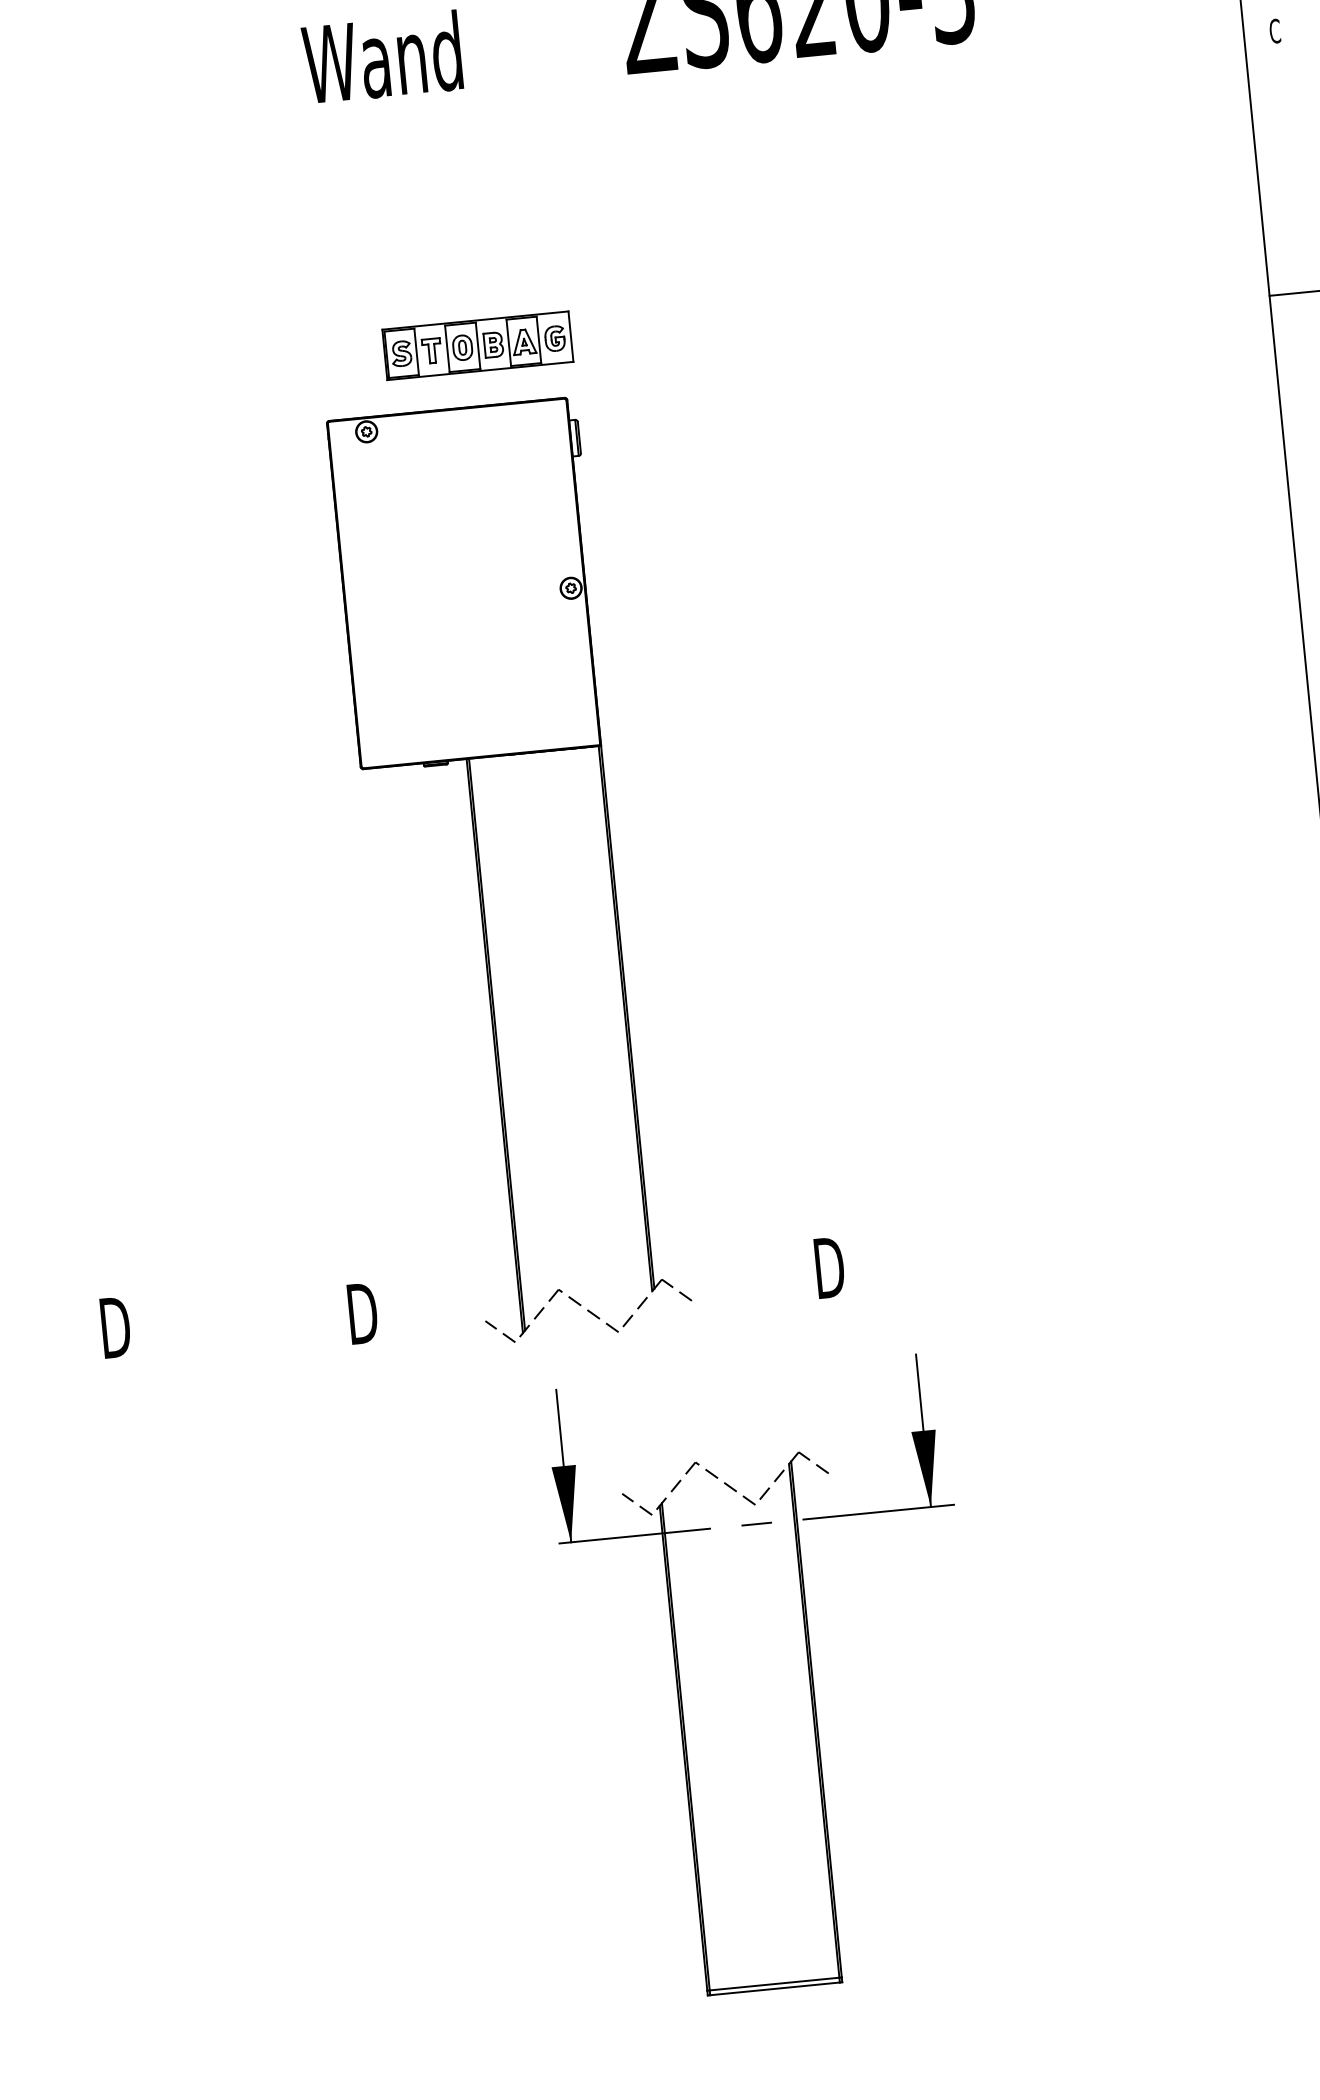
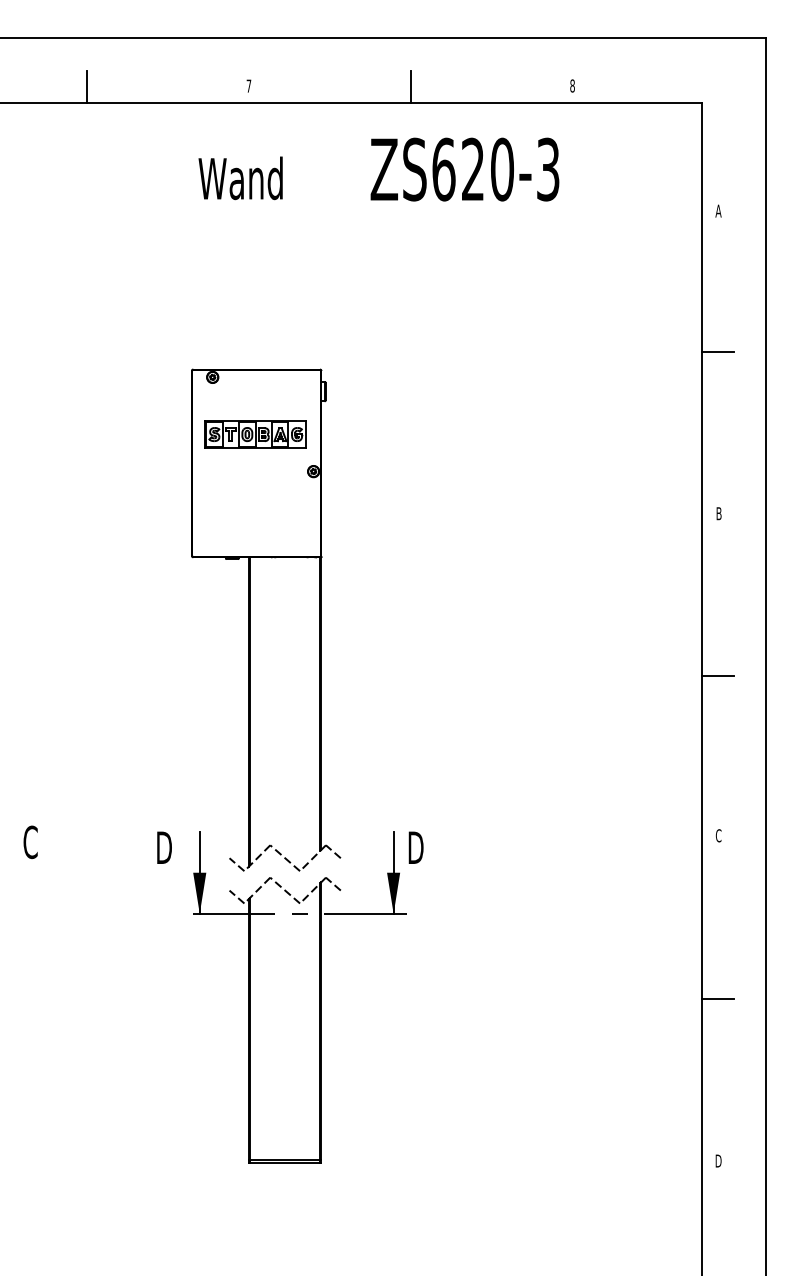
text: (1274, 30) -> (718, 210), C -> A
part: (477, 346) -> (255, 434), moved
text: (115, 1327) -> (31, 842), D -> C
part: (808, 1675) -> (319, 997), moved

